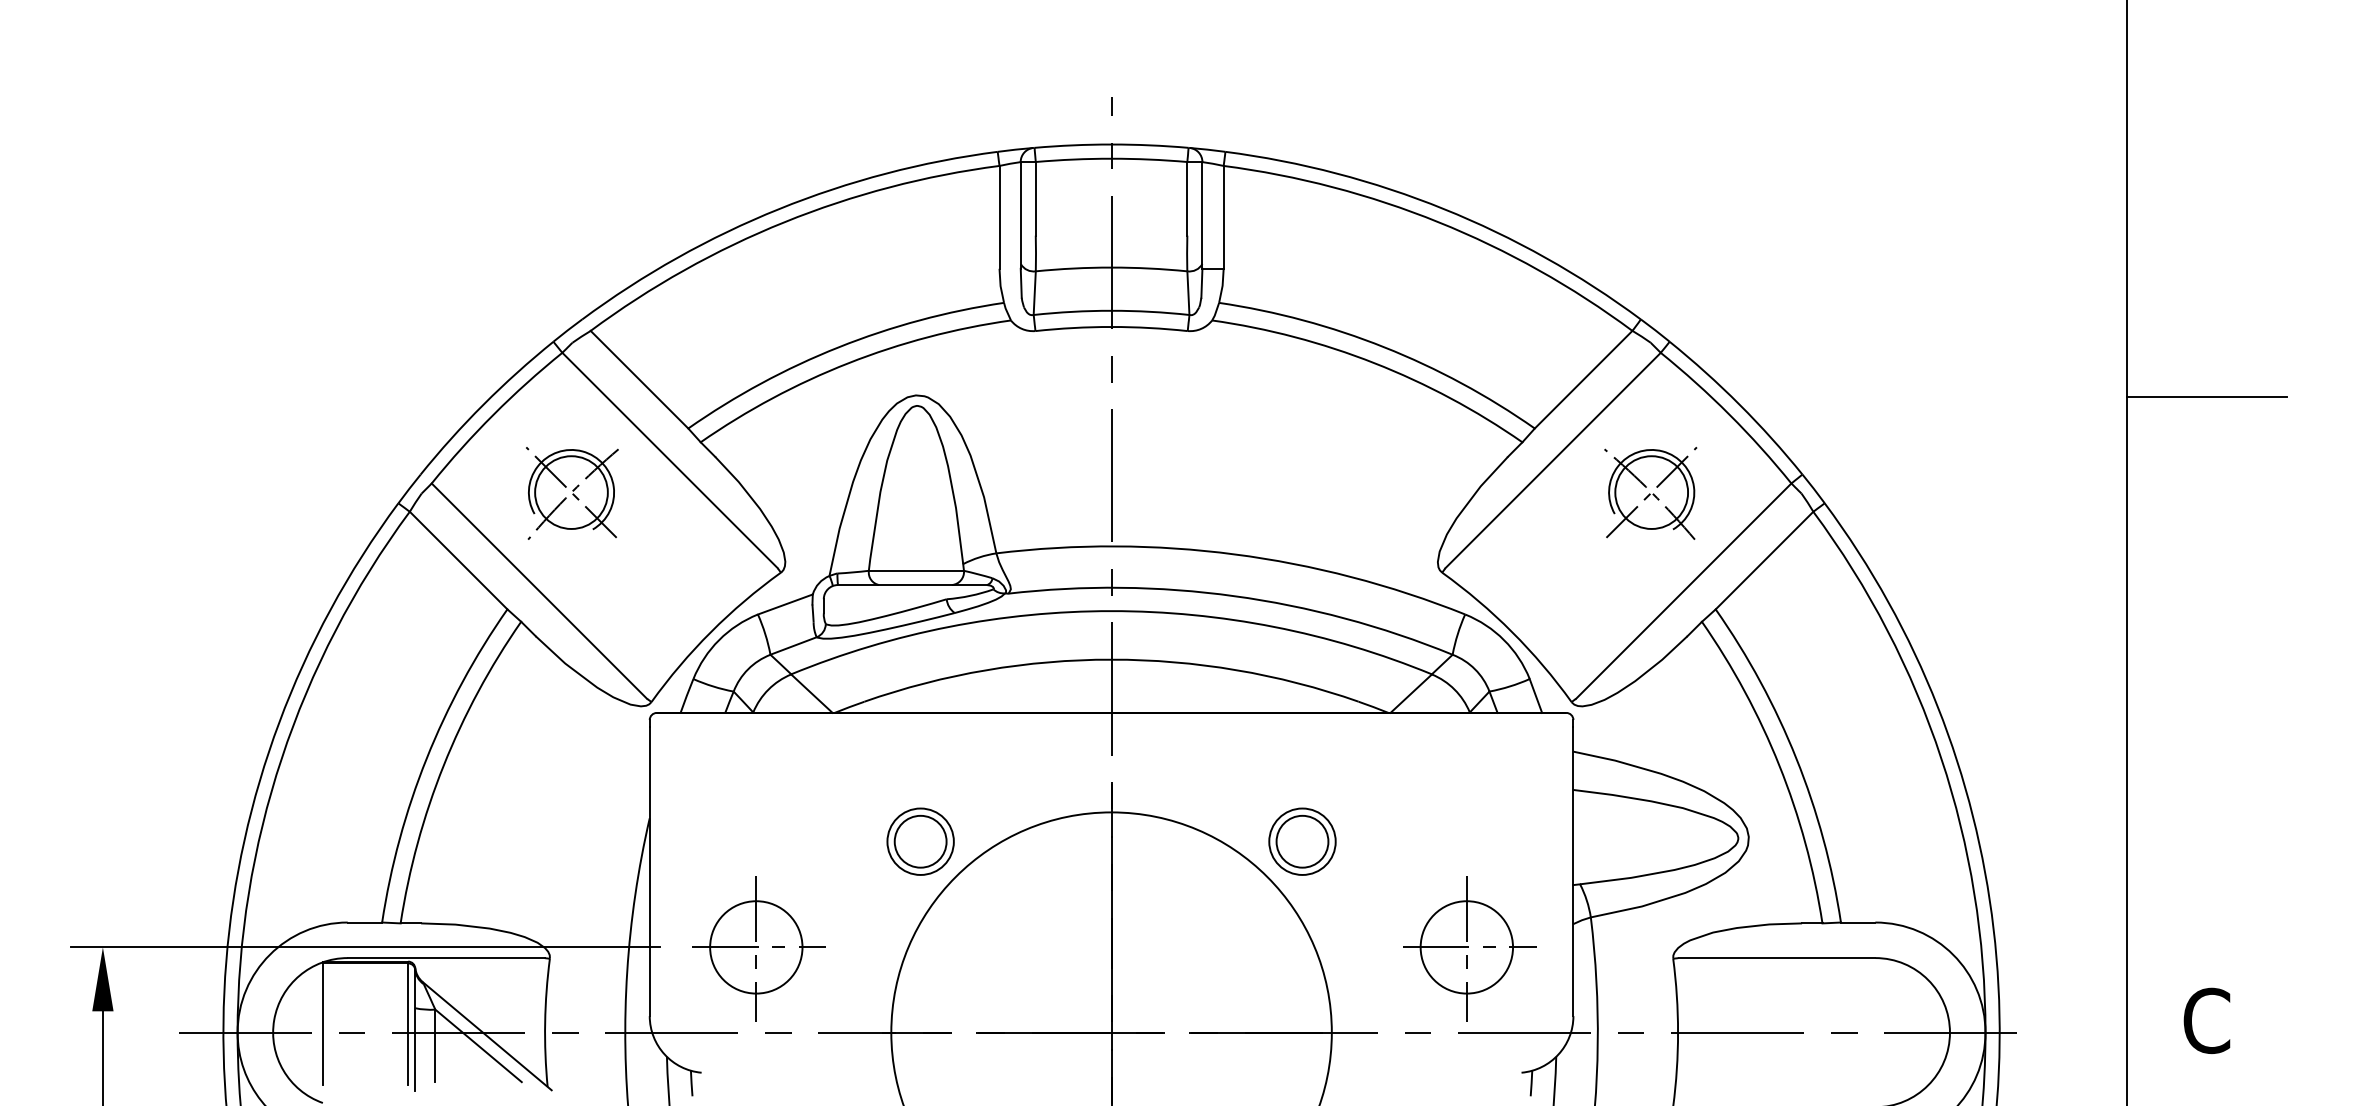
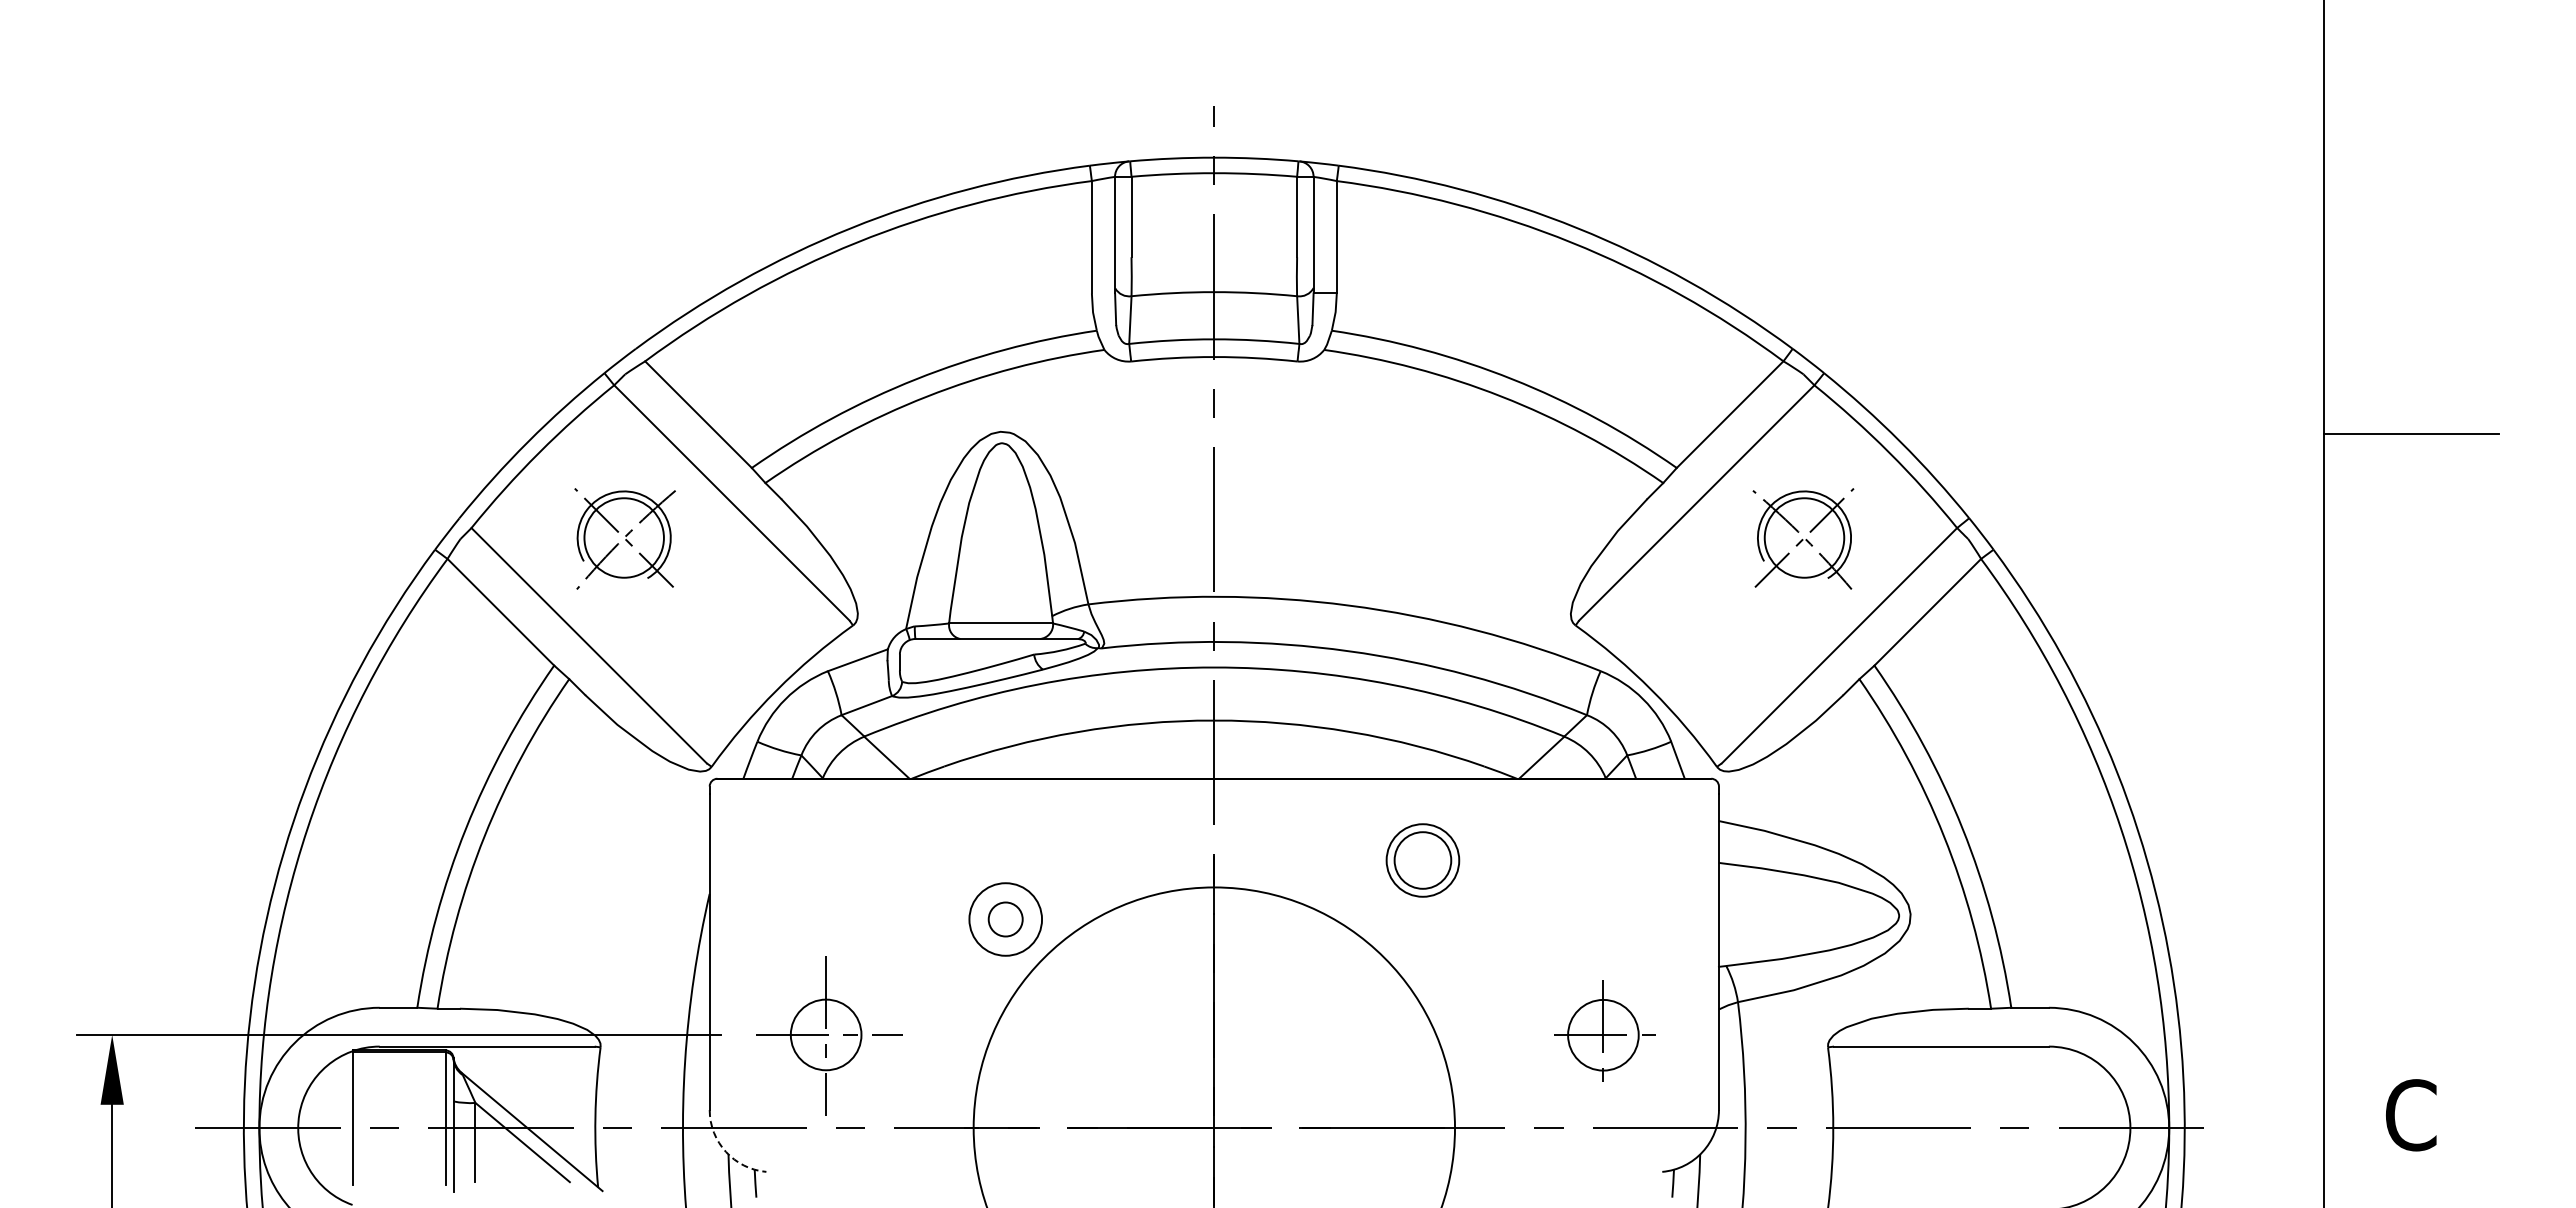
circle: (920, 841) -> (1005, 919), size x0.6
part: (1302, 841) -> (1422, 860), moved
circle: (755, 946) -> (825, 1034), size x0.7
part: (1469, 947) -> (1605, 1035), size x0.7
arc: (665, 1054) -> (726, 1151), solid -> dashed

